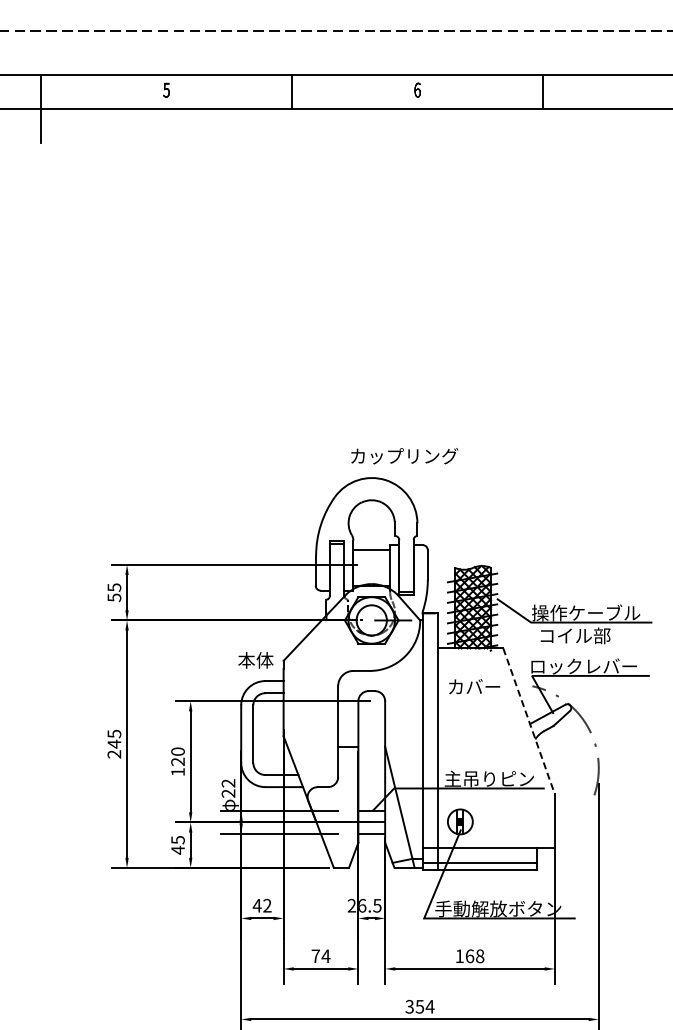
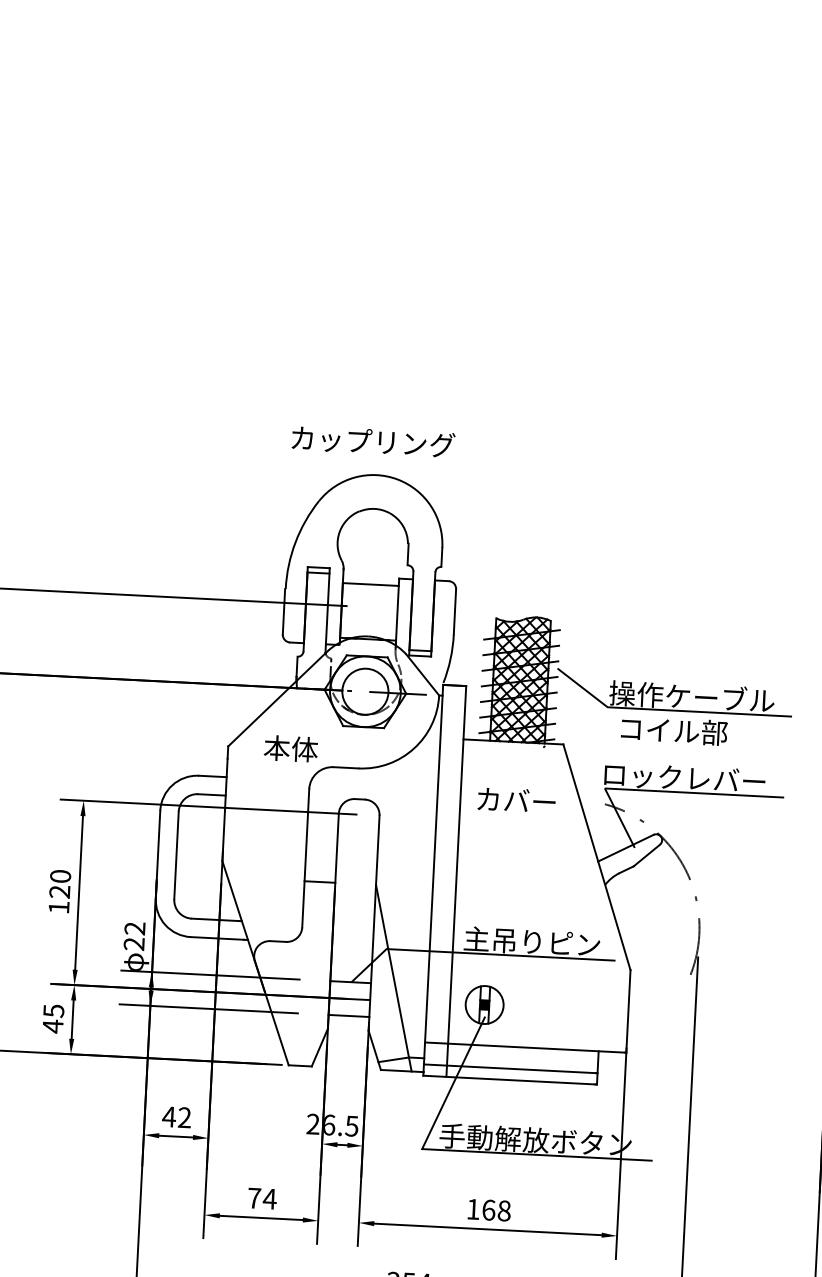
text: (404, 456) -> (373, 442), moved
text: (255, 660) -> (290, 749), moved
line: (529, 721) -> (597, 857), dashed -> solid

